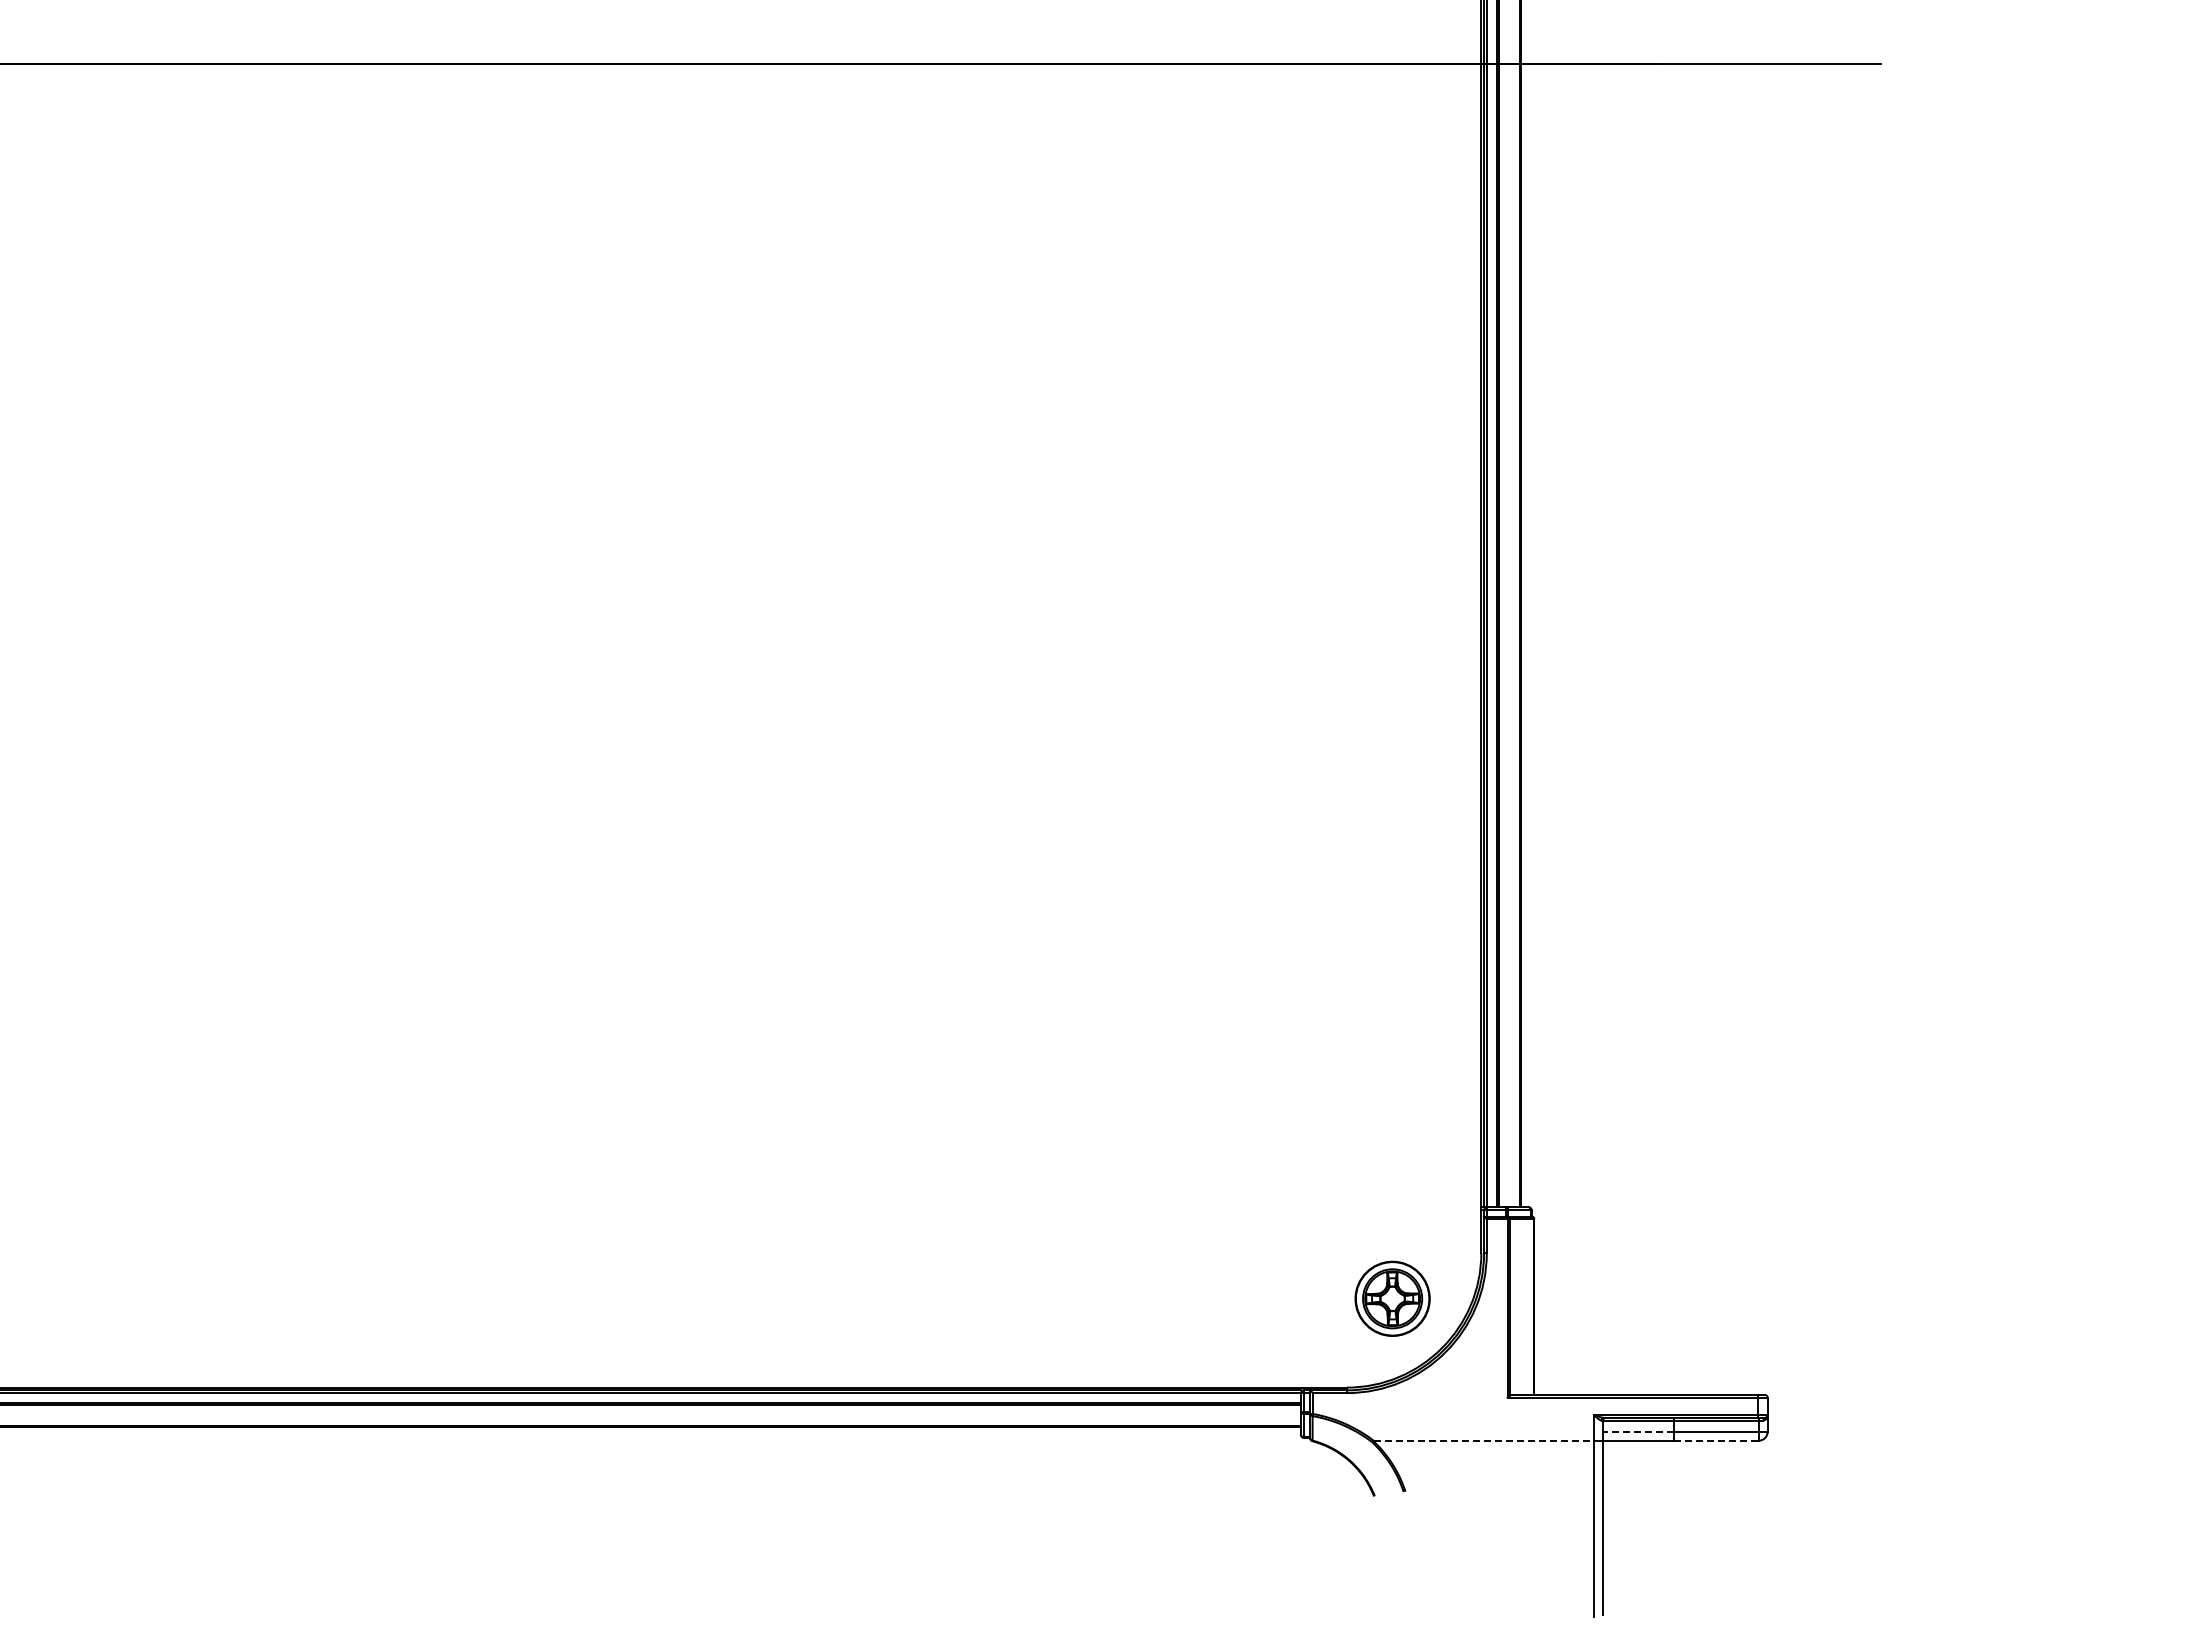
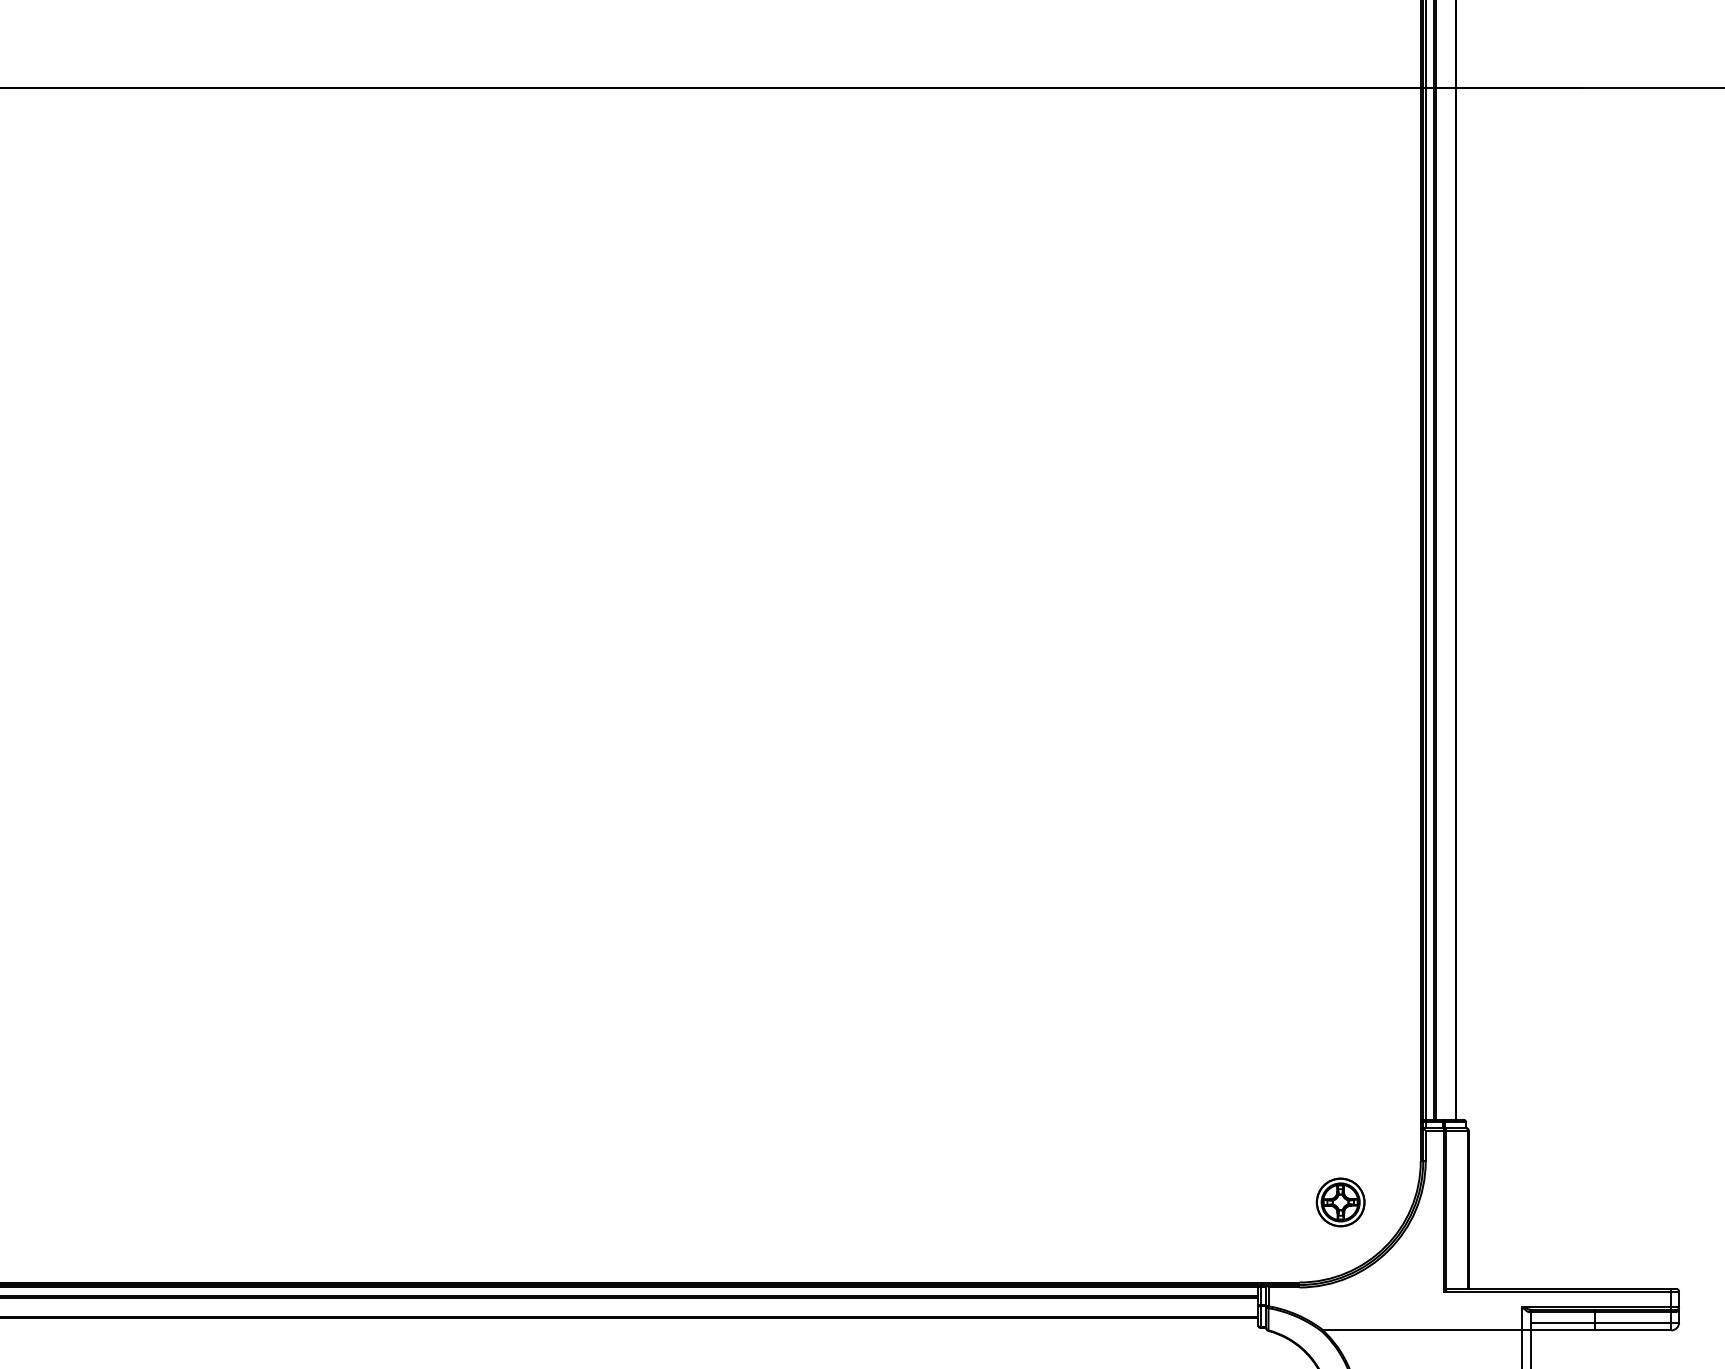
part: (1392, 1298) -> (1340, 1202), size x0.71
line: (1637, 1431) -> (1561, 1322), dashed -> solid
line: (1484, 1440) -> (1423, 1330), dashed -> solid
line: (1716, 1440) -> (1632, 1330), dashed -> solid

